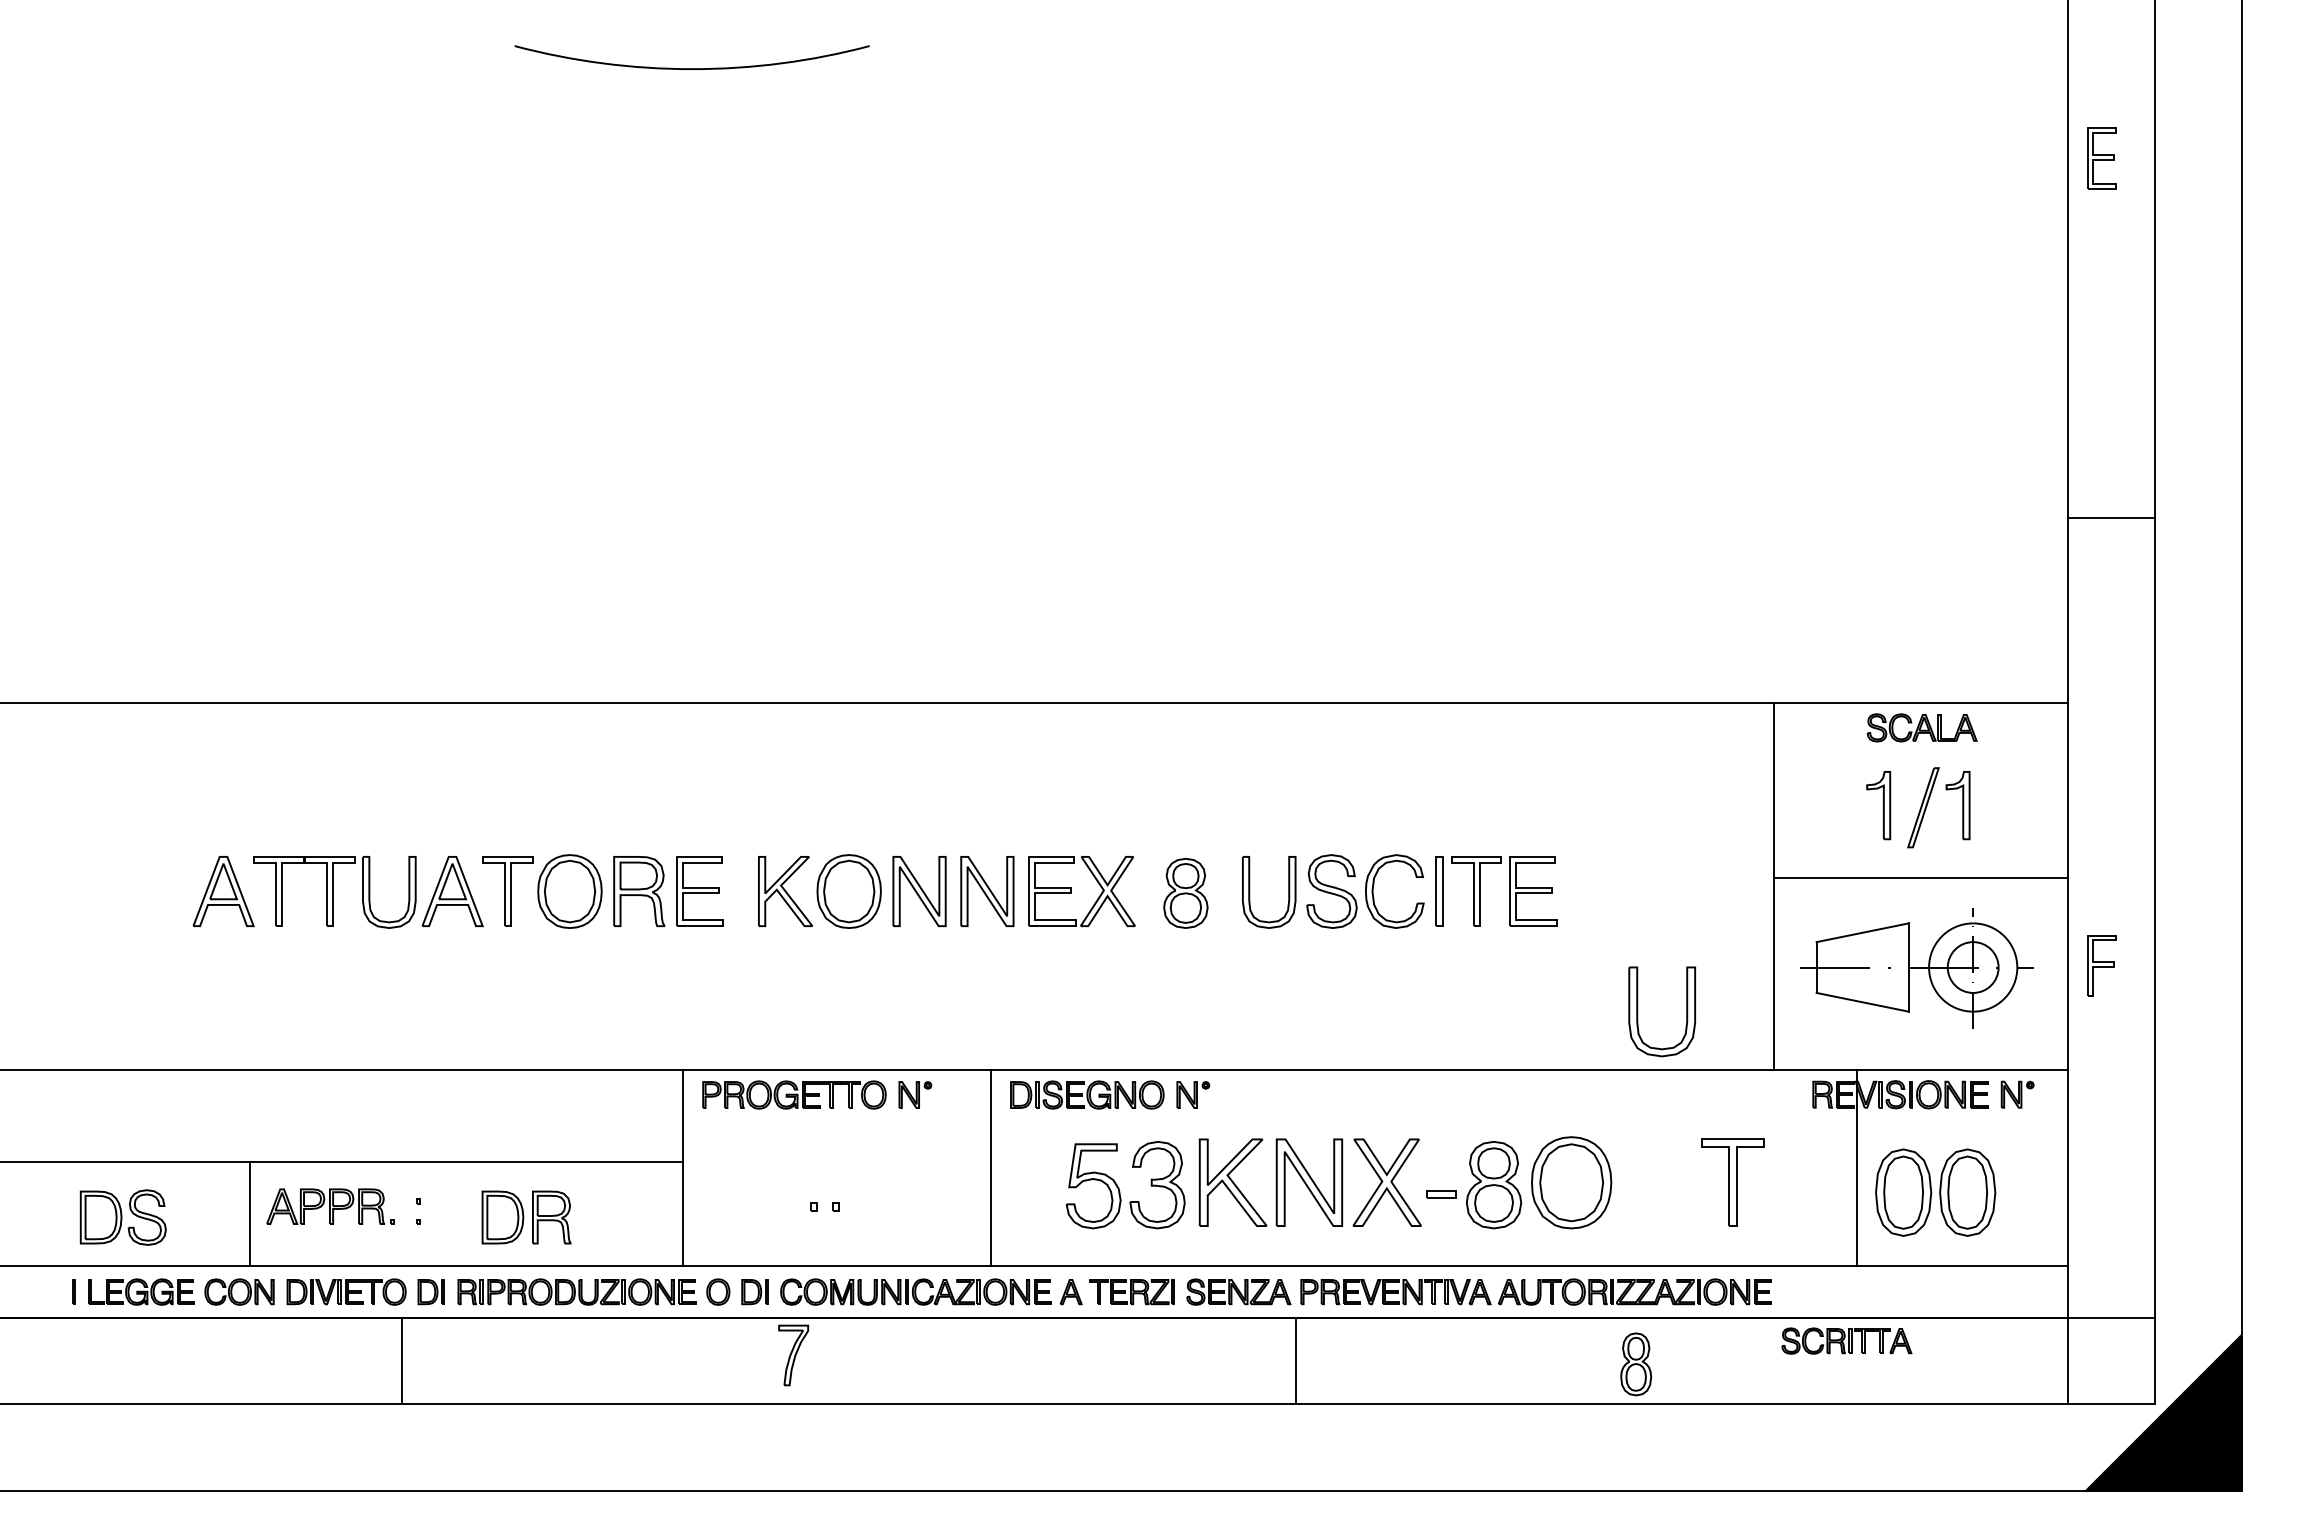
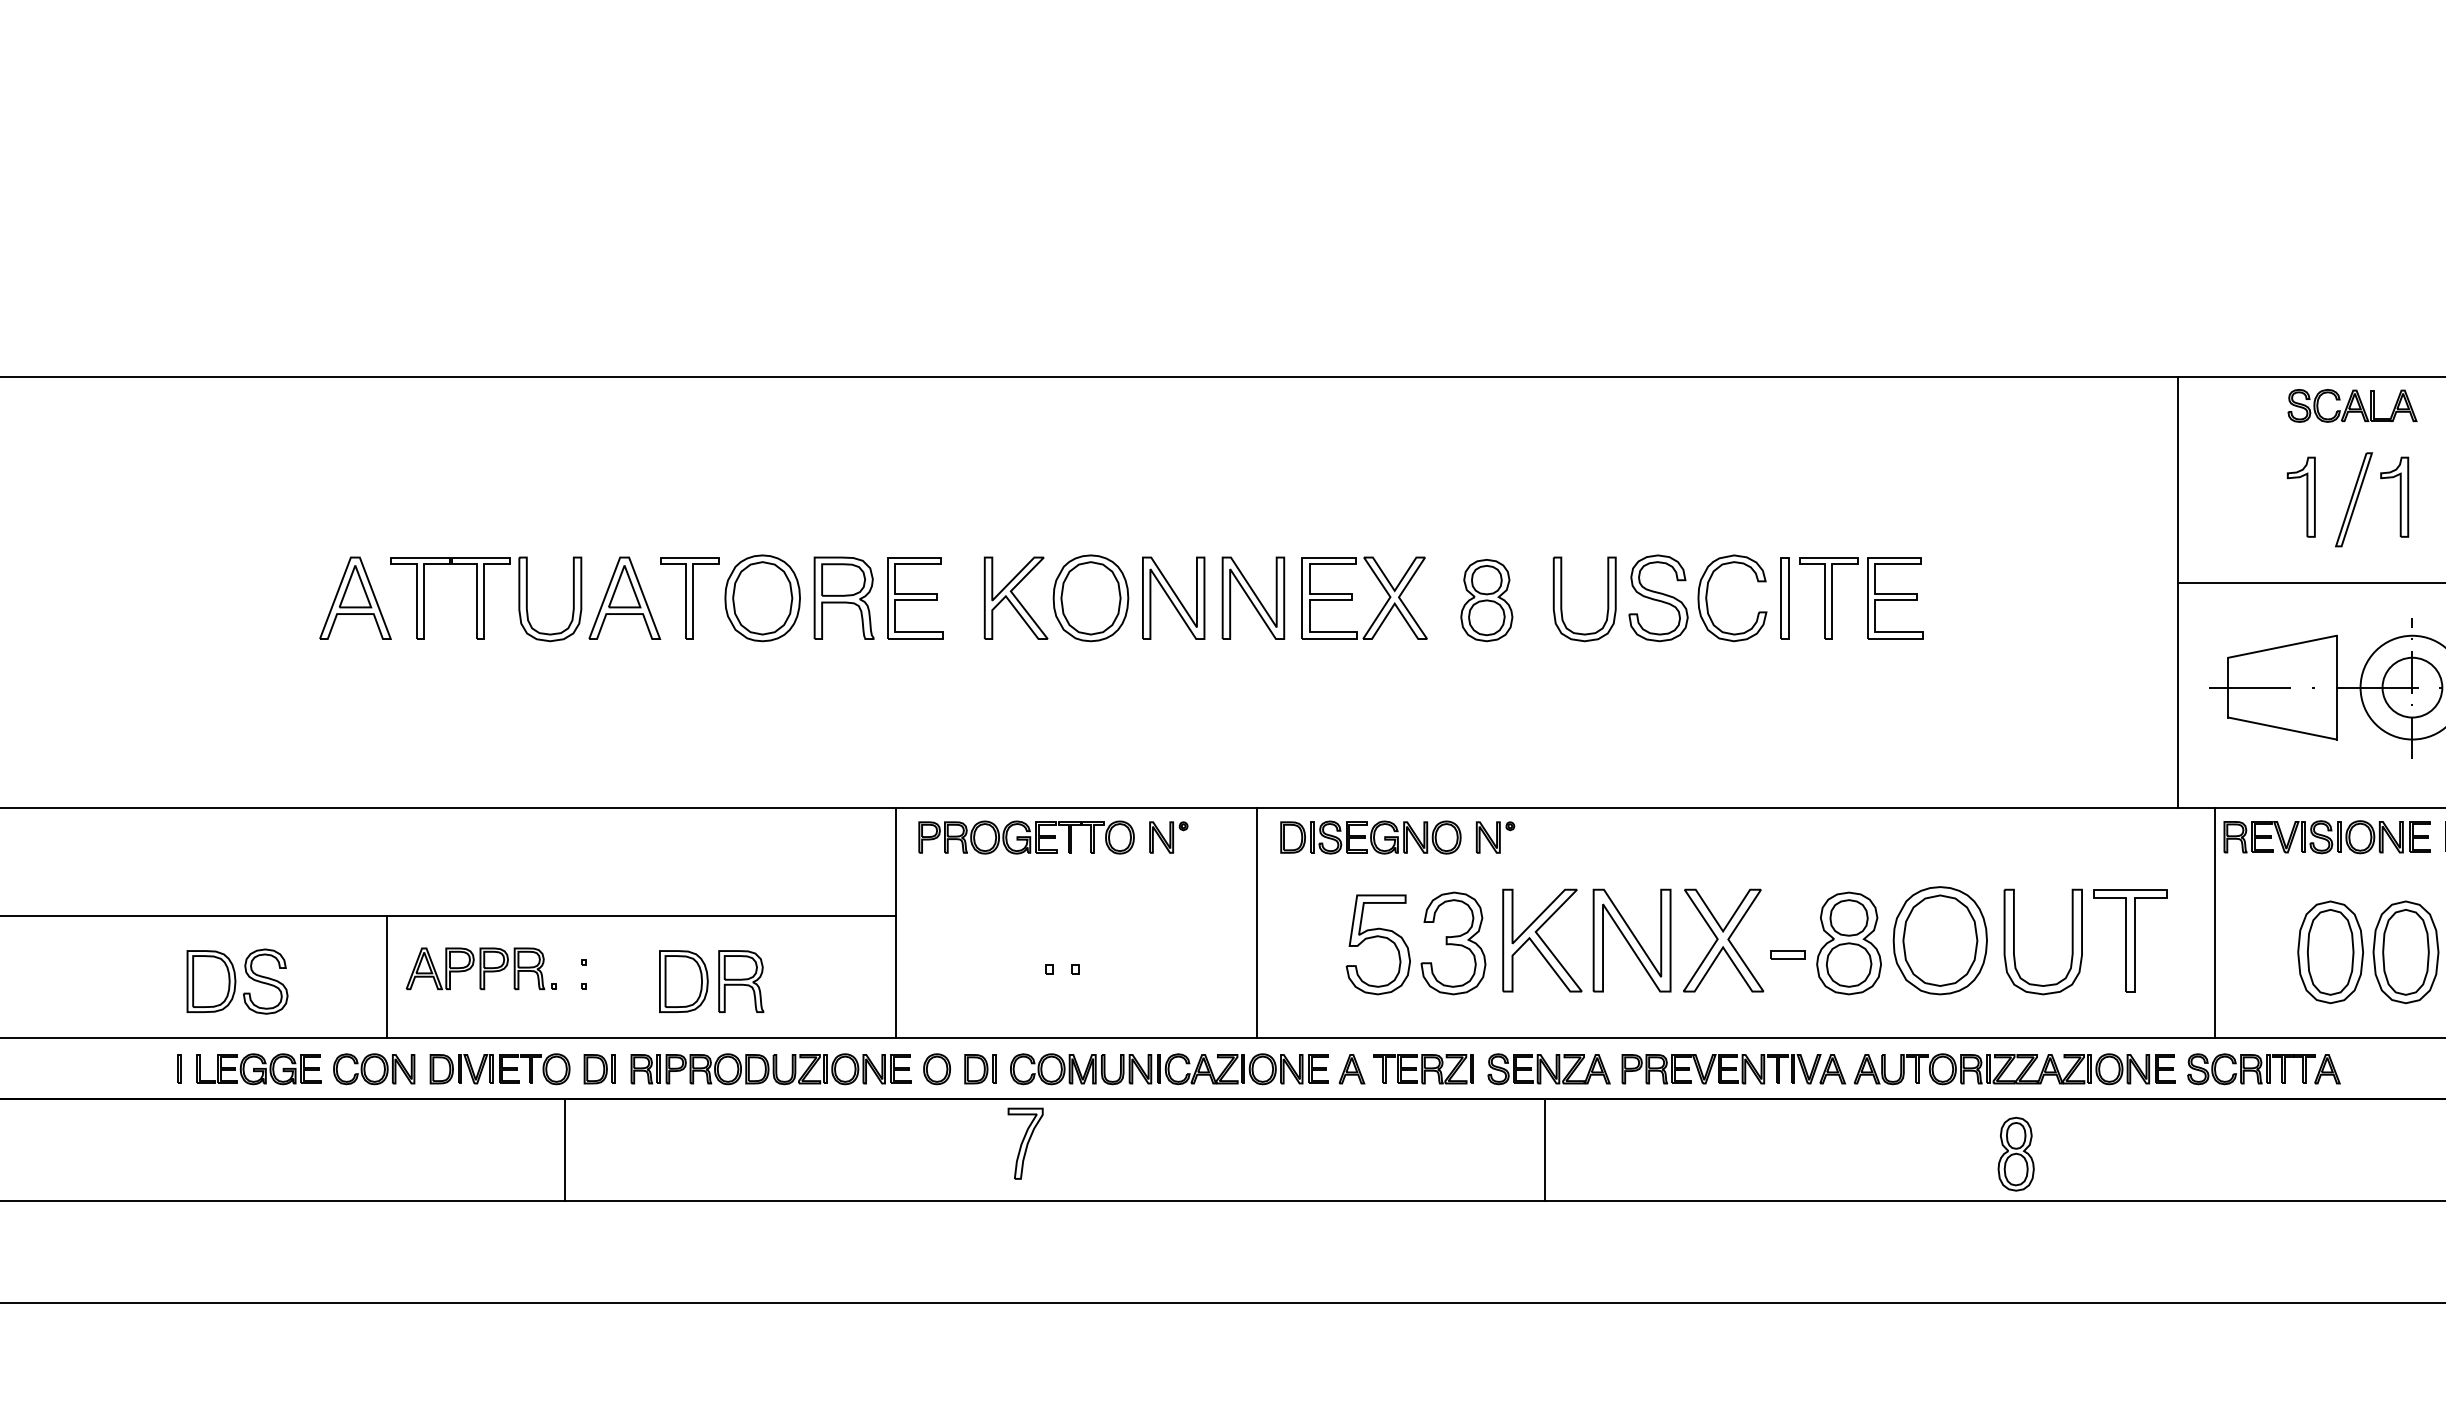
part: (1638, 1011) -> (2015, 941), moved
line: (1857, 1167) -> (2215, 922), moved
part: (1846, 1340) -> (2263, 1068), moved
line: (1296, 1360) -> (1545, 1149), moved

